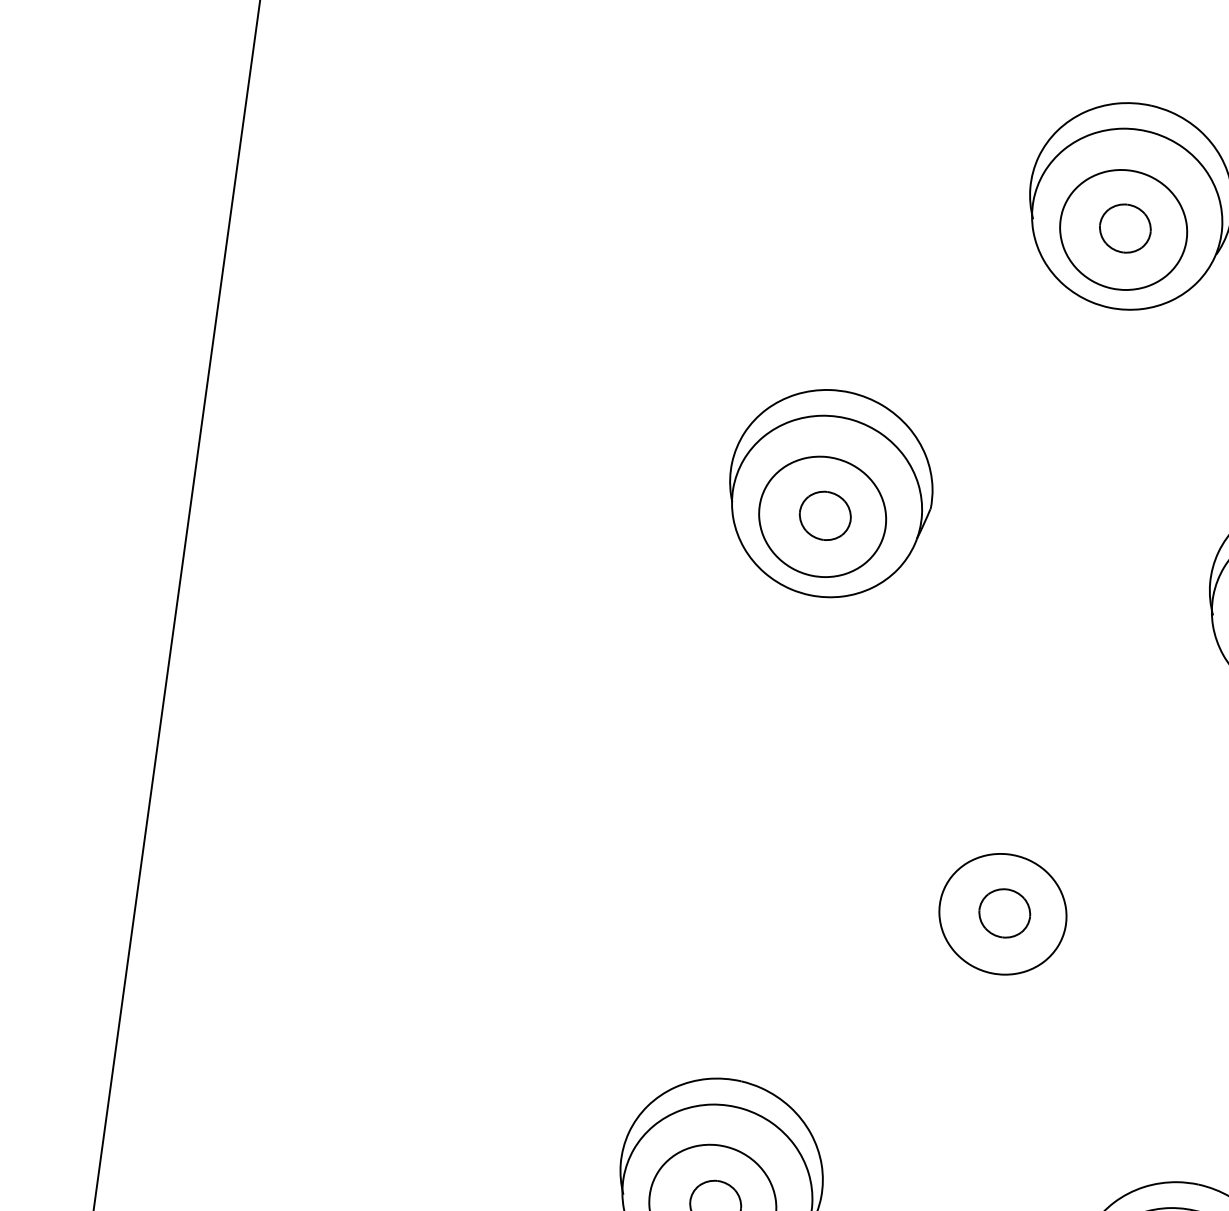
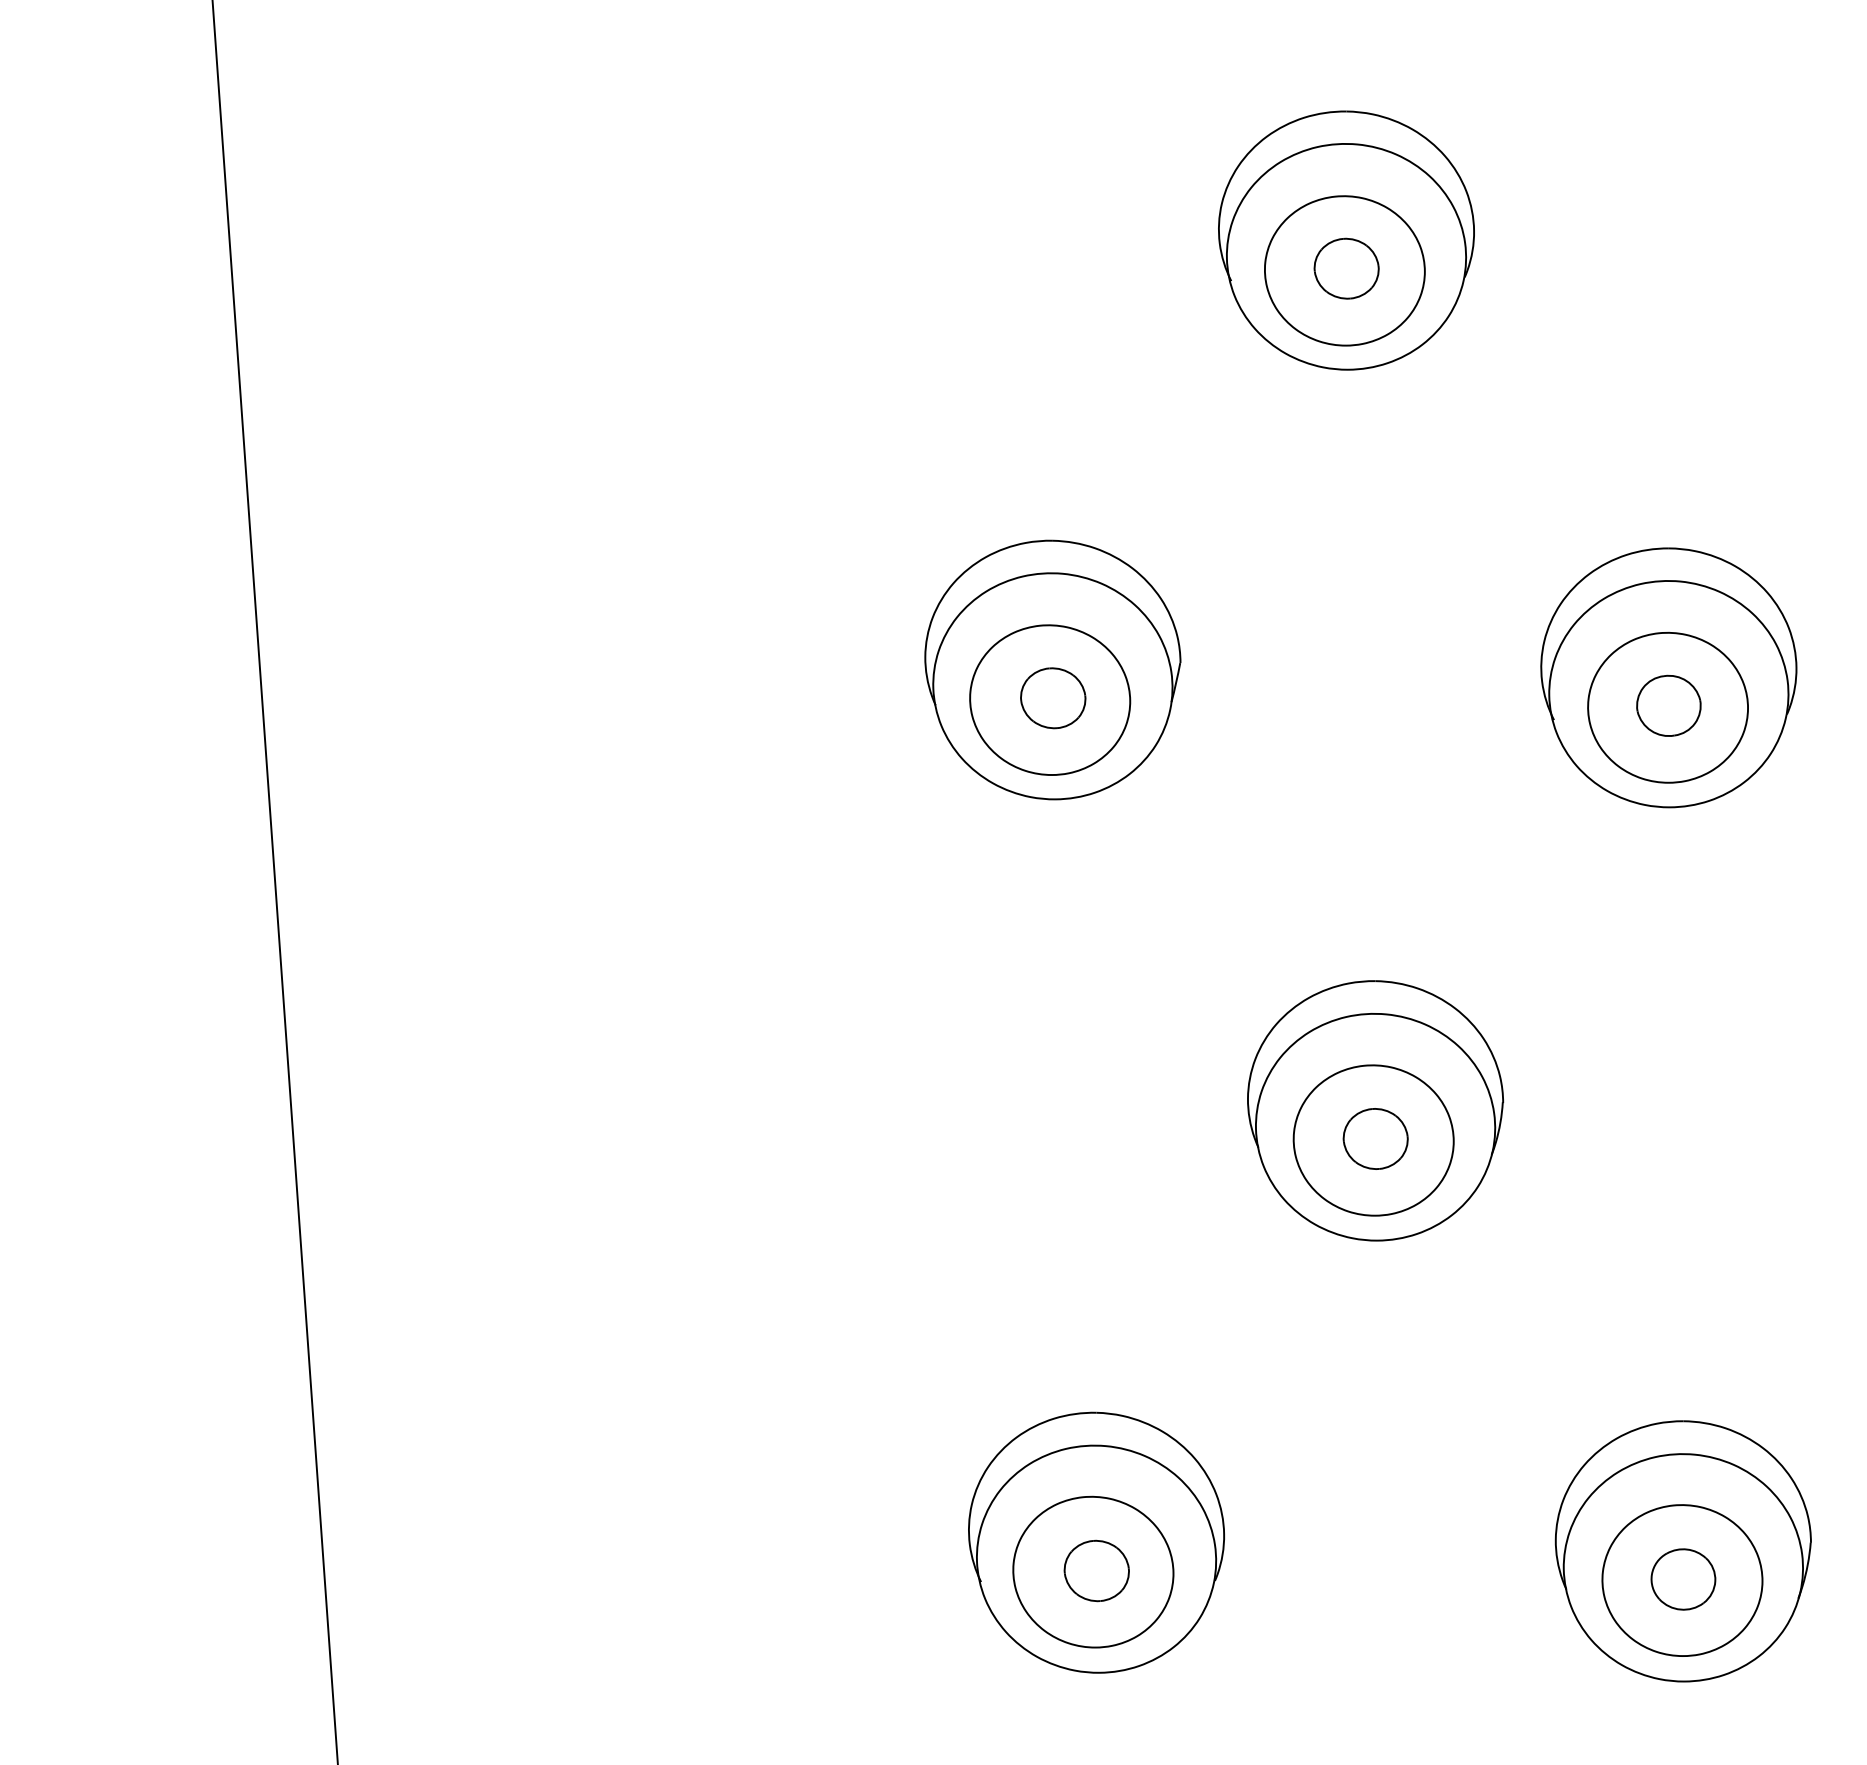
part: (1009, 891) -> (1375, 1110), added

